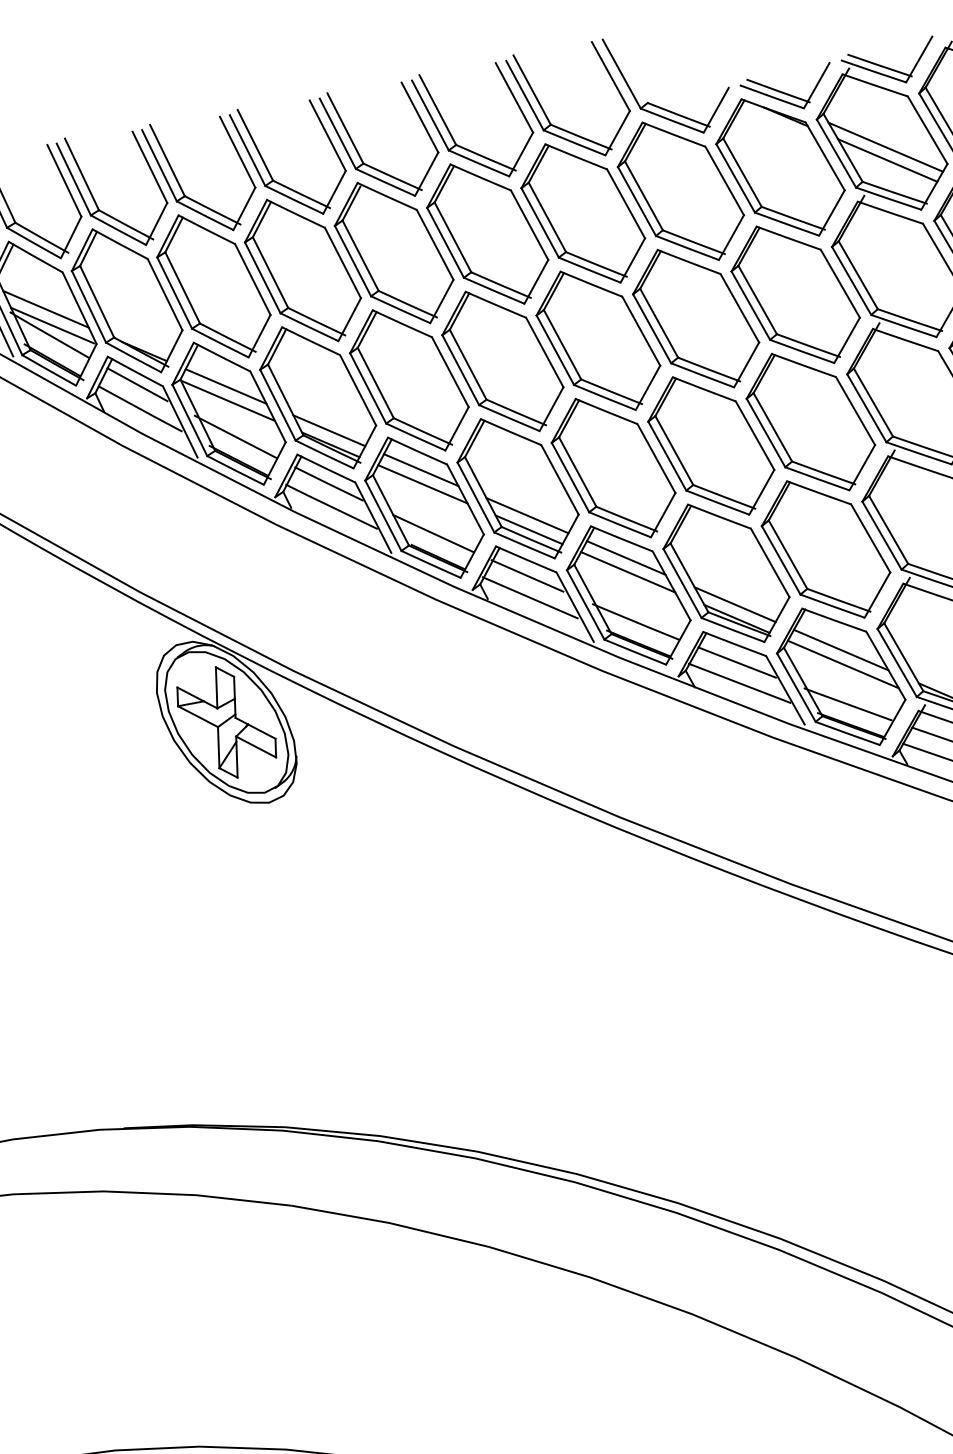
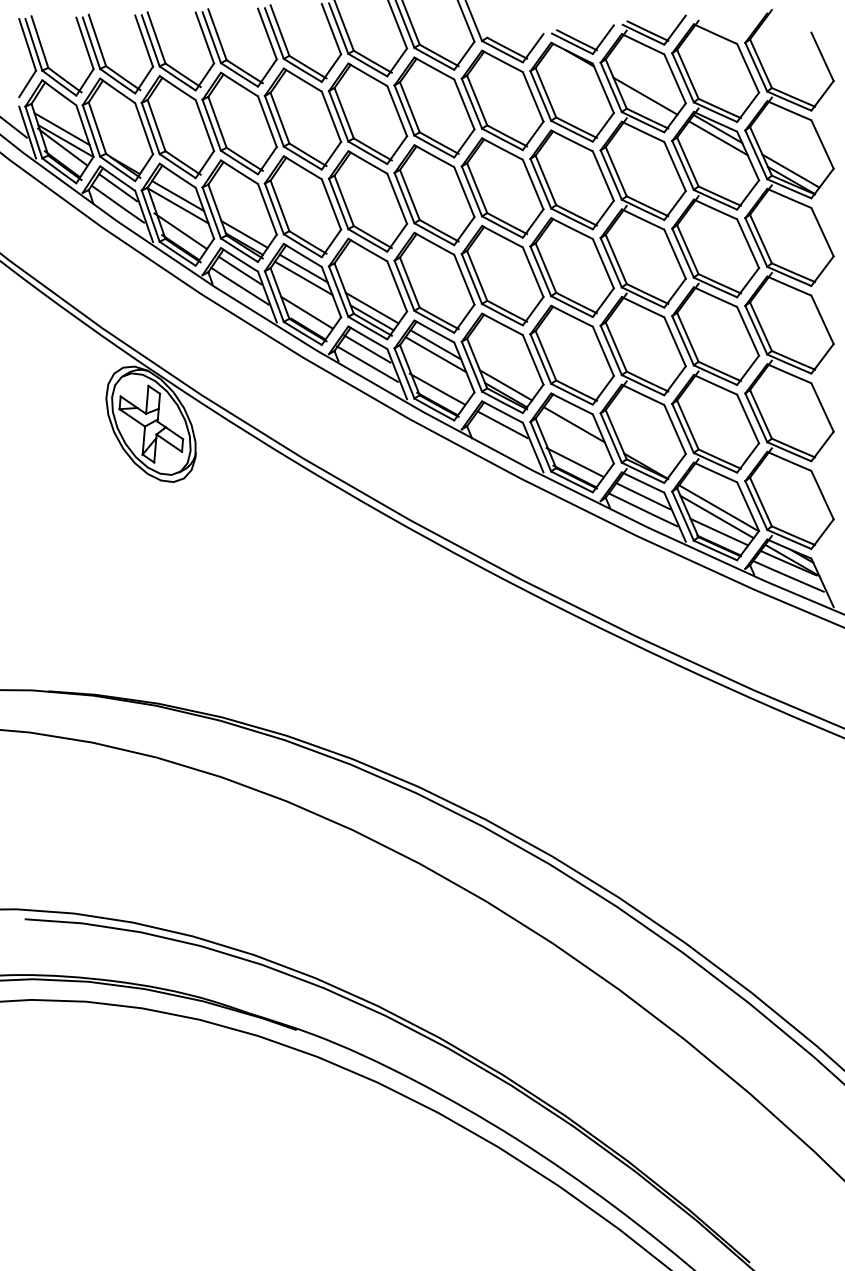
line: (886, 146) -> (645, 86), removed
line: (843, 664) -> (574, 434), removed
line: (739, 682) -> (502, 438), removed

